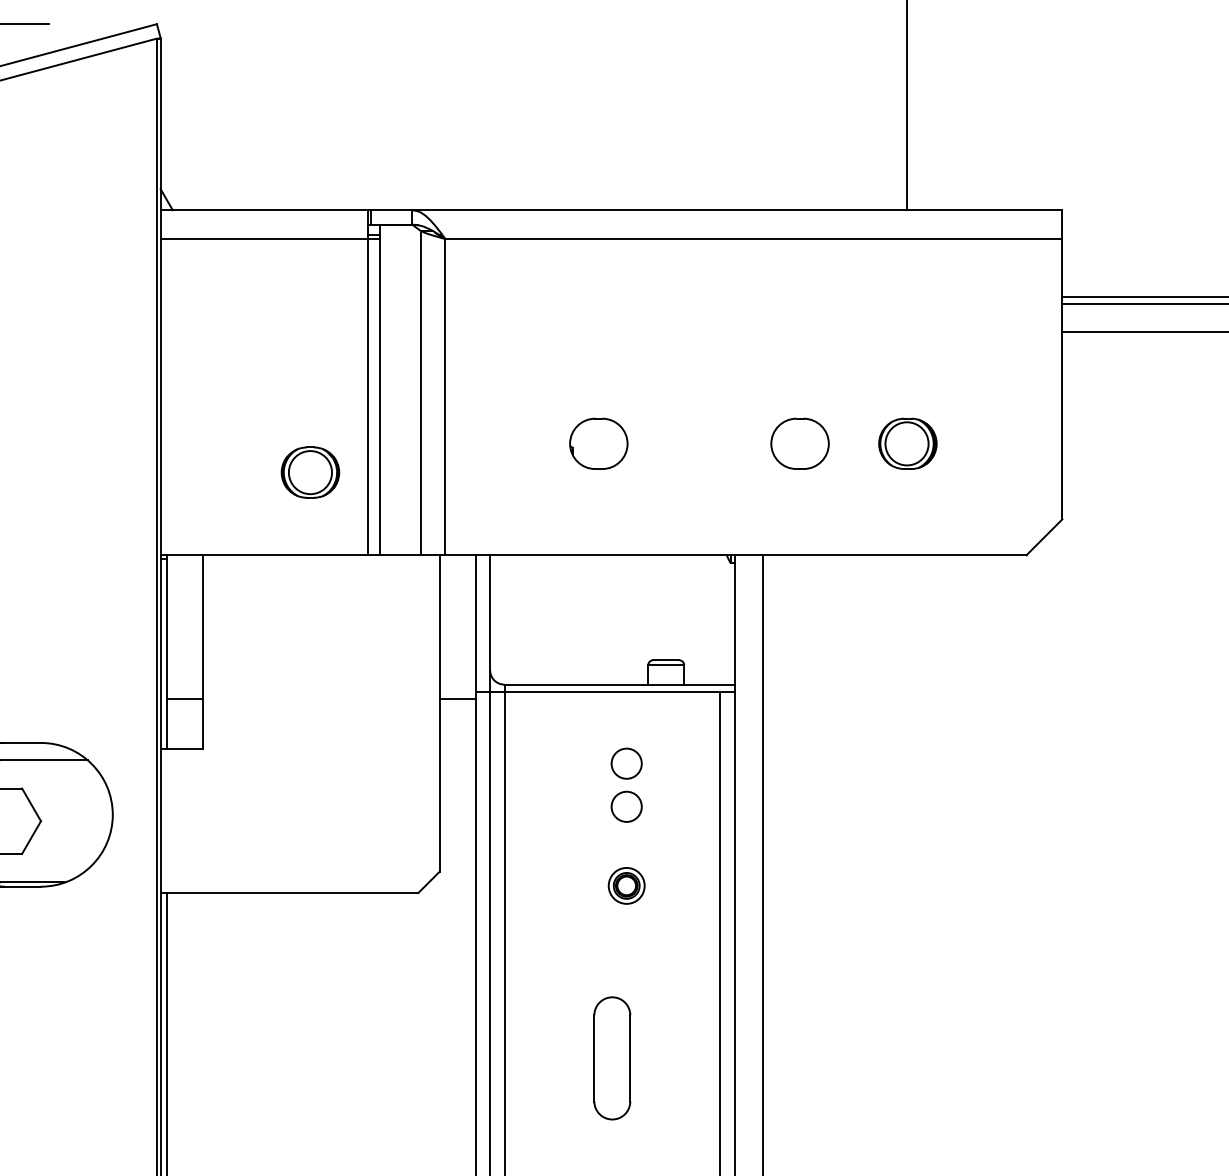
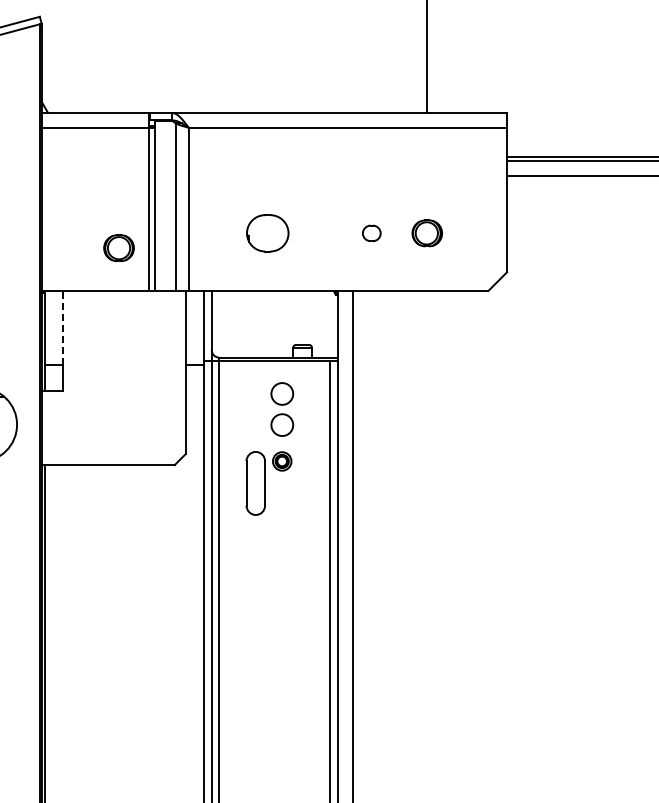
part: (598, 444) -> (267, 233), size x1.4
part: (799, 444) -> (371, 233), size x0.6
line: (202, 626) -> (63, 327), solid -> dashed
part: (625, 785) -> (281, 409), size x1.4
part: (611, 1058) -> (255, 483), moved

